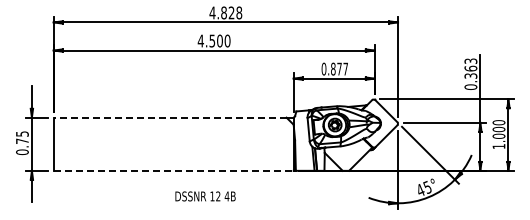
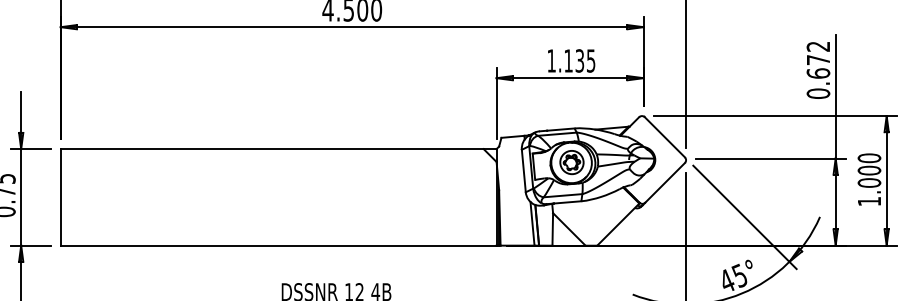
text: (334, 68) -> (570, 59), 0.877 -> 1.135
text: (470, 68) -> (817, 59), 0.363 -> 0.672
line: (169, 117) -> (271, 148), dashed -> solid
line: (174, 170) -> (280, 245), dashed -> solid

